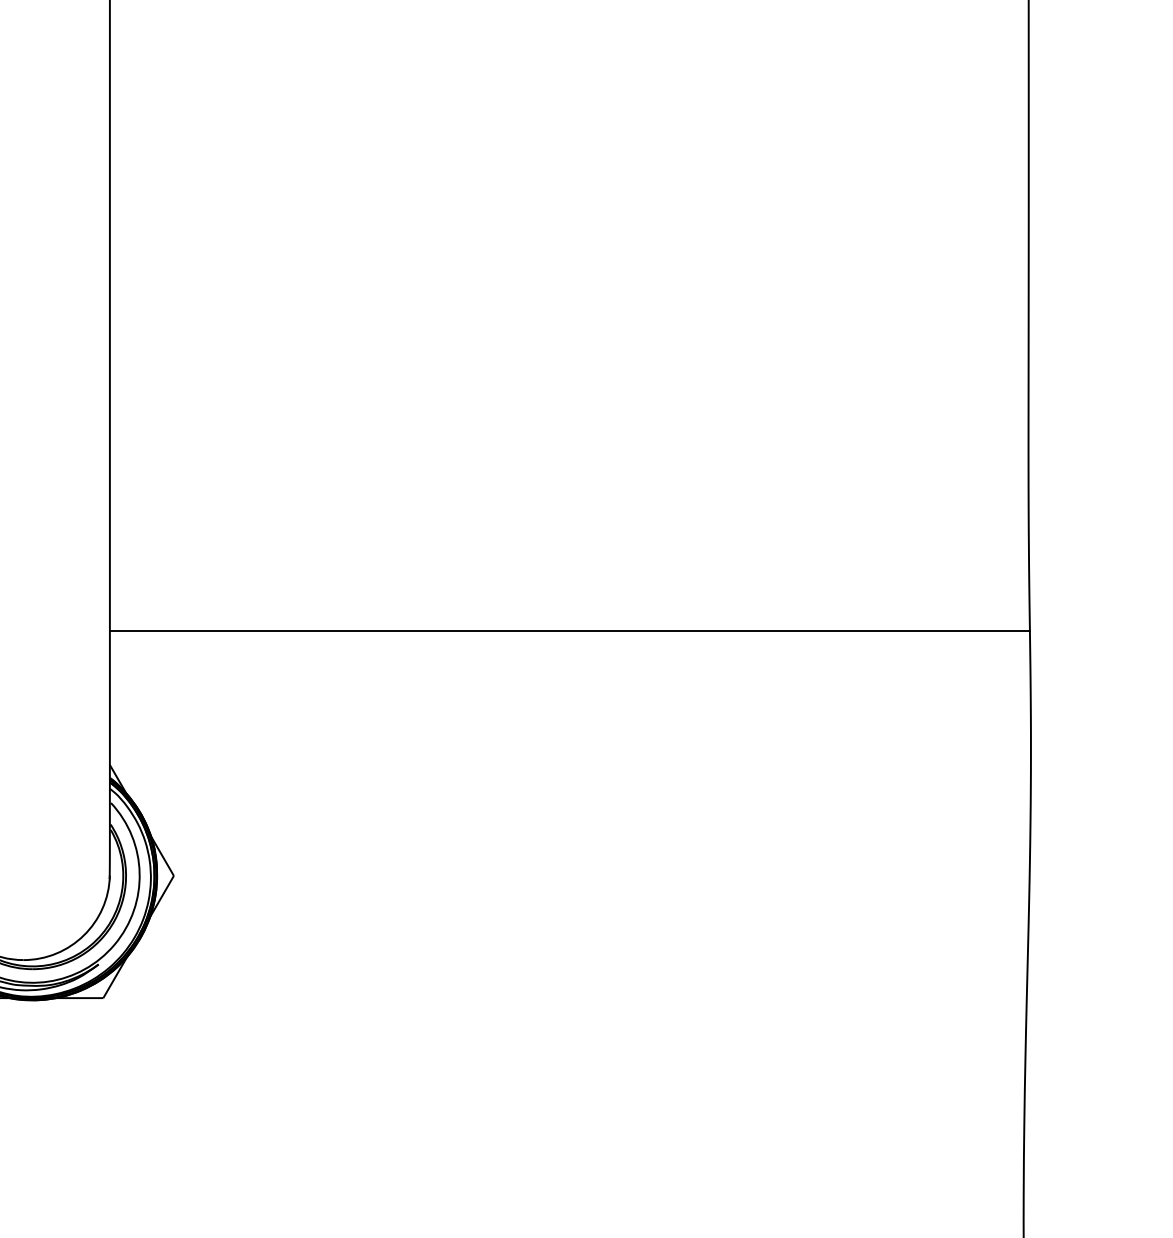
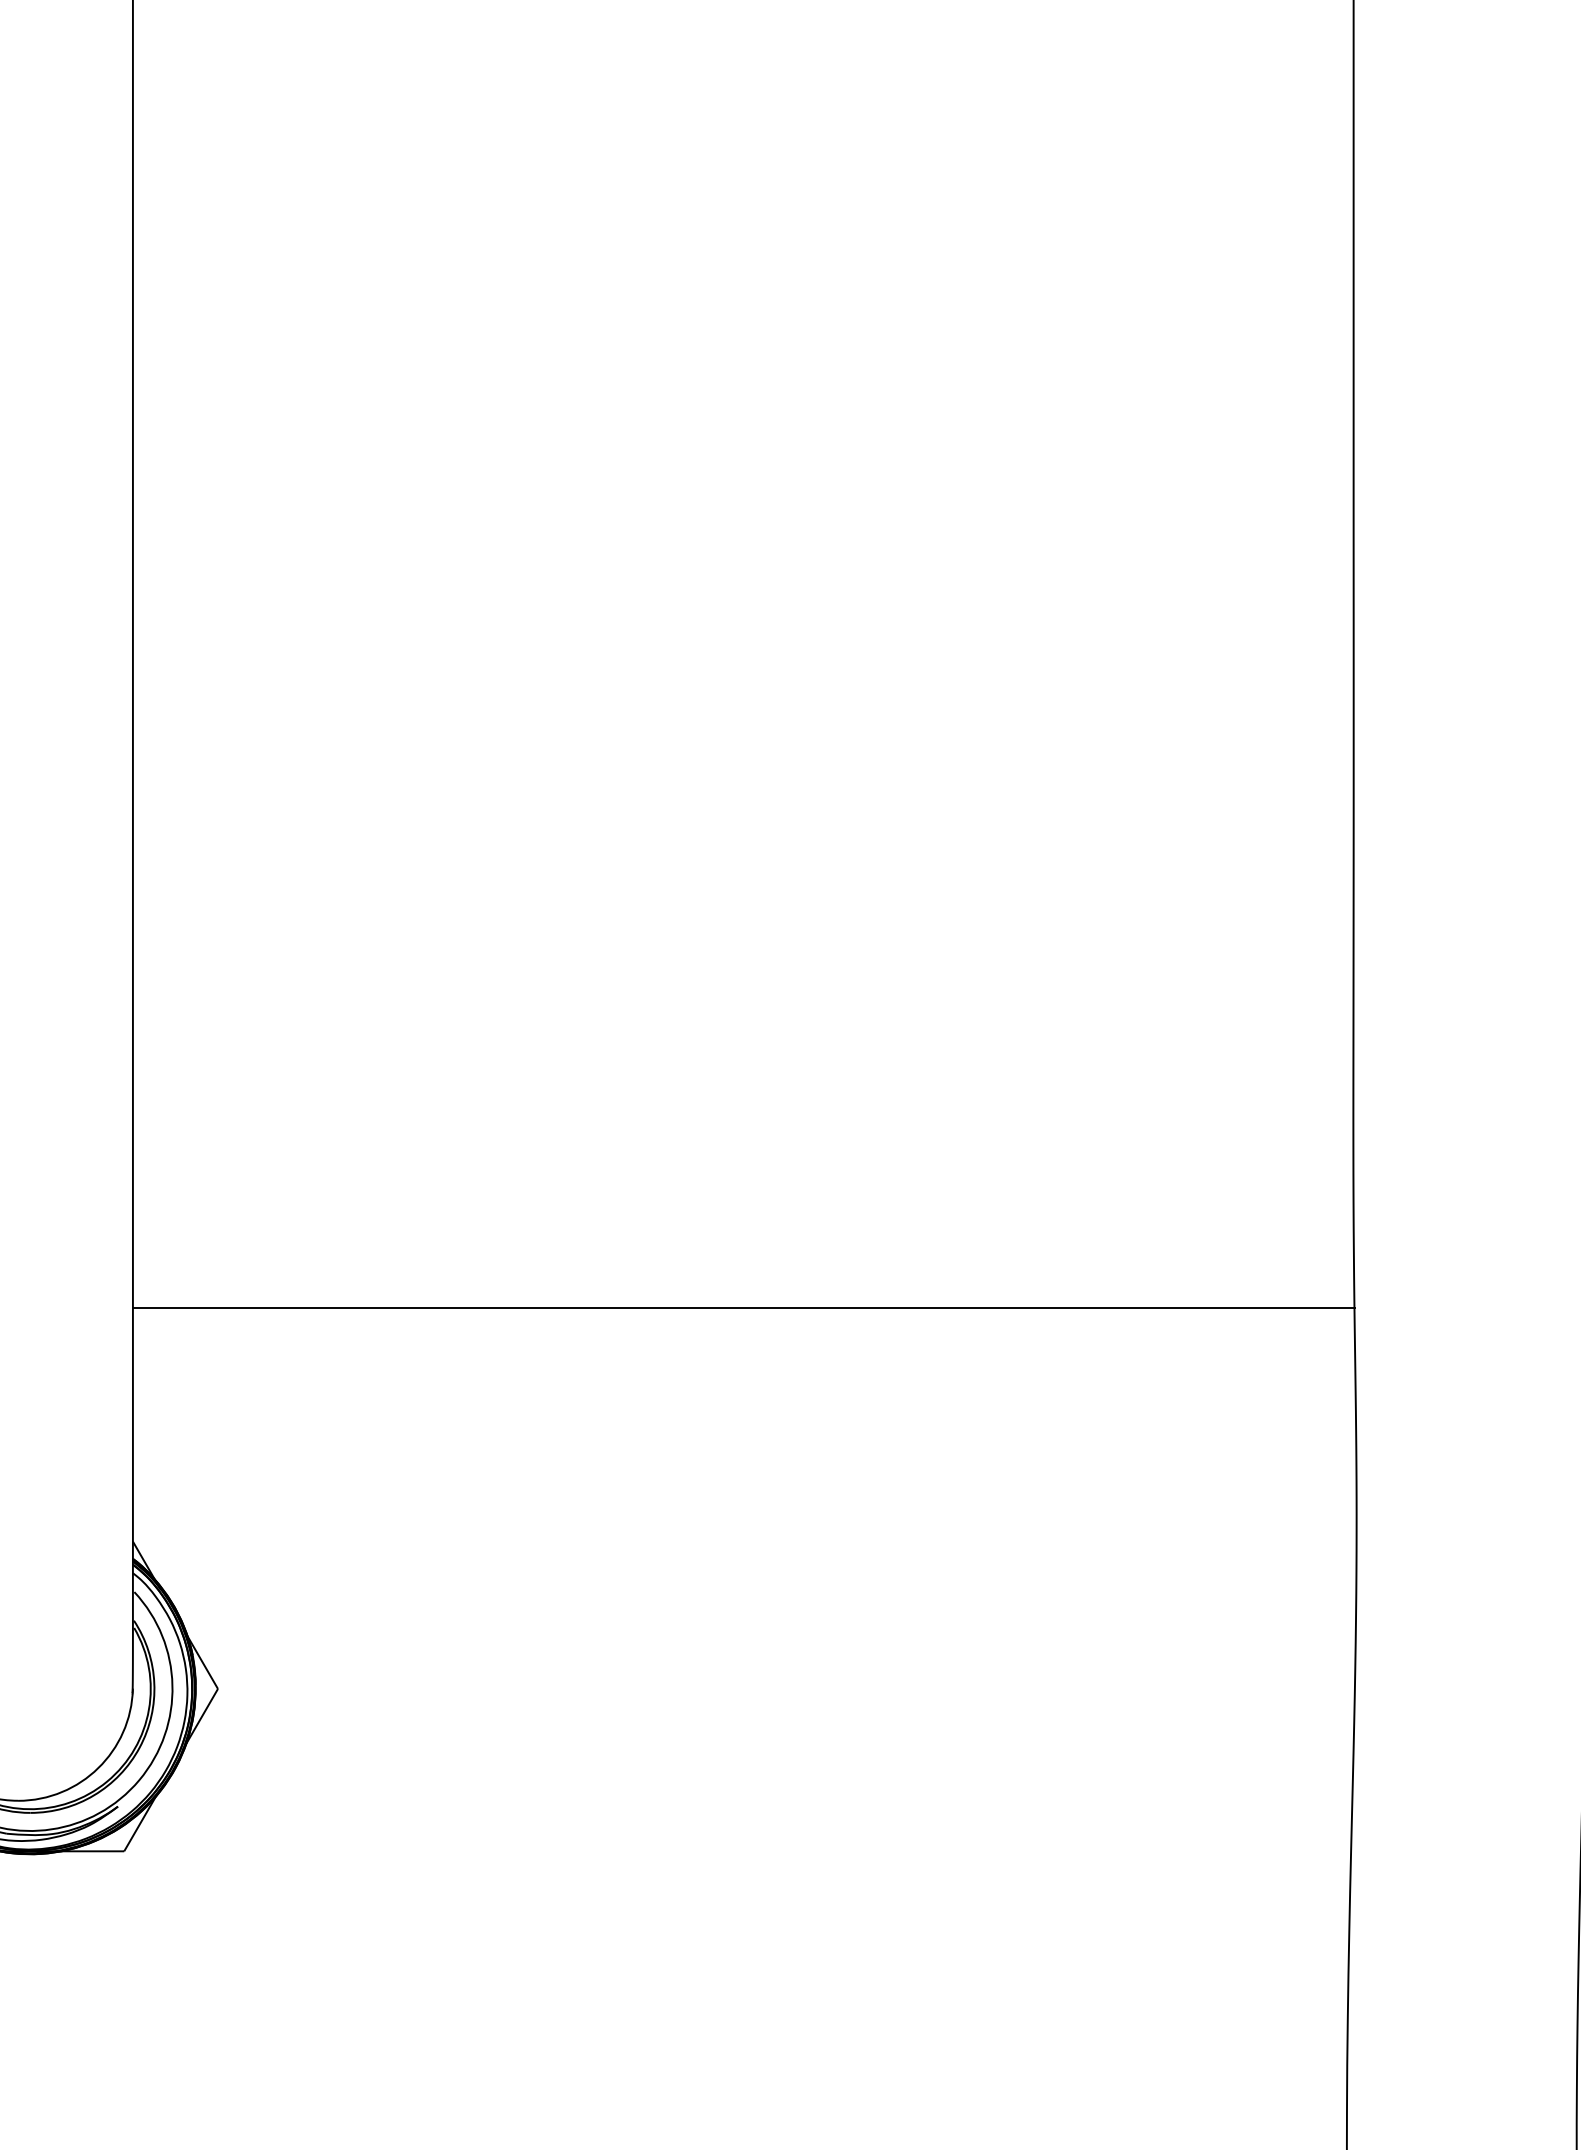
line: (569, 630) -> (743, 1308), moved

